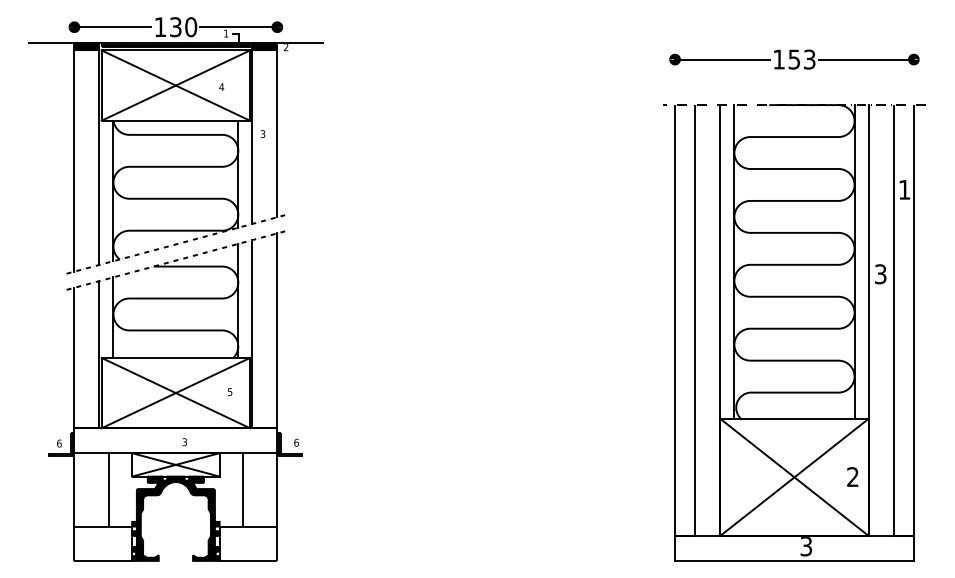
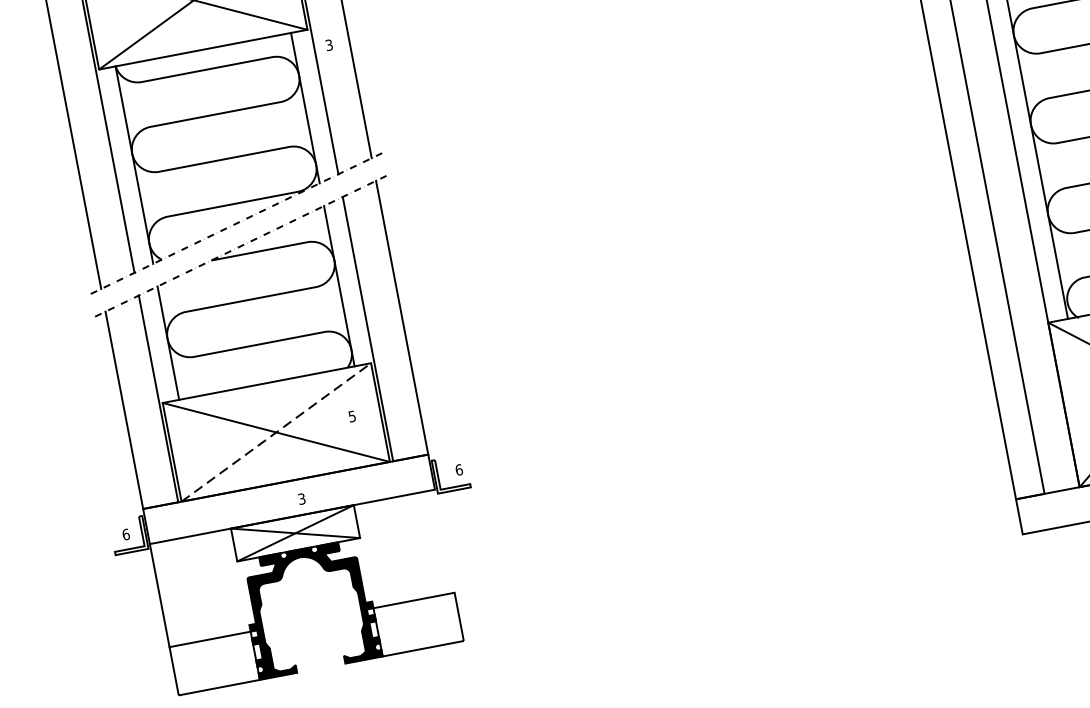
line: (176, 392) -> (277, 431), solid -> dashed
line: (108, 489) -> (207, 585), removed
line: (242, 489) -> (395, 550), removed
line: (277, 489) -> (444, 540), removed

